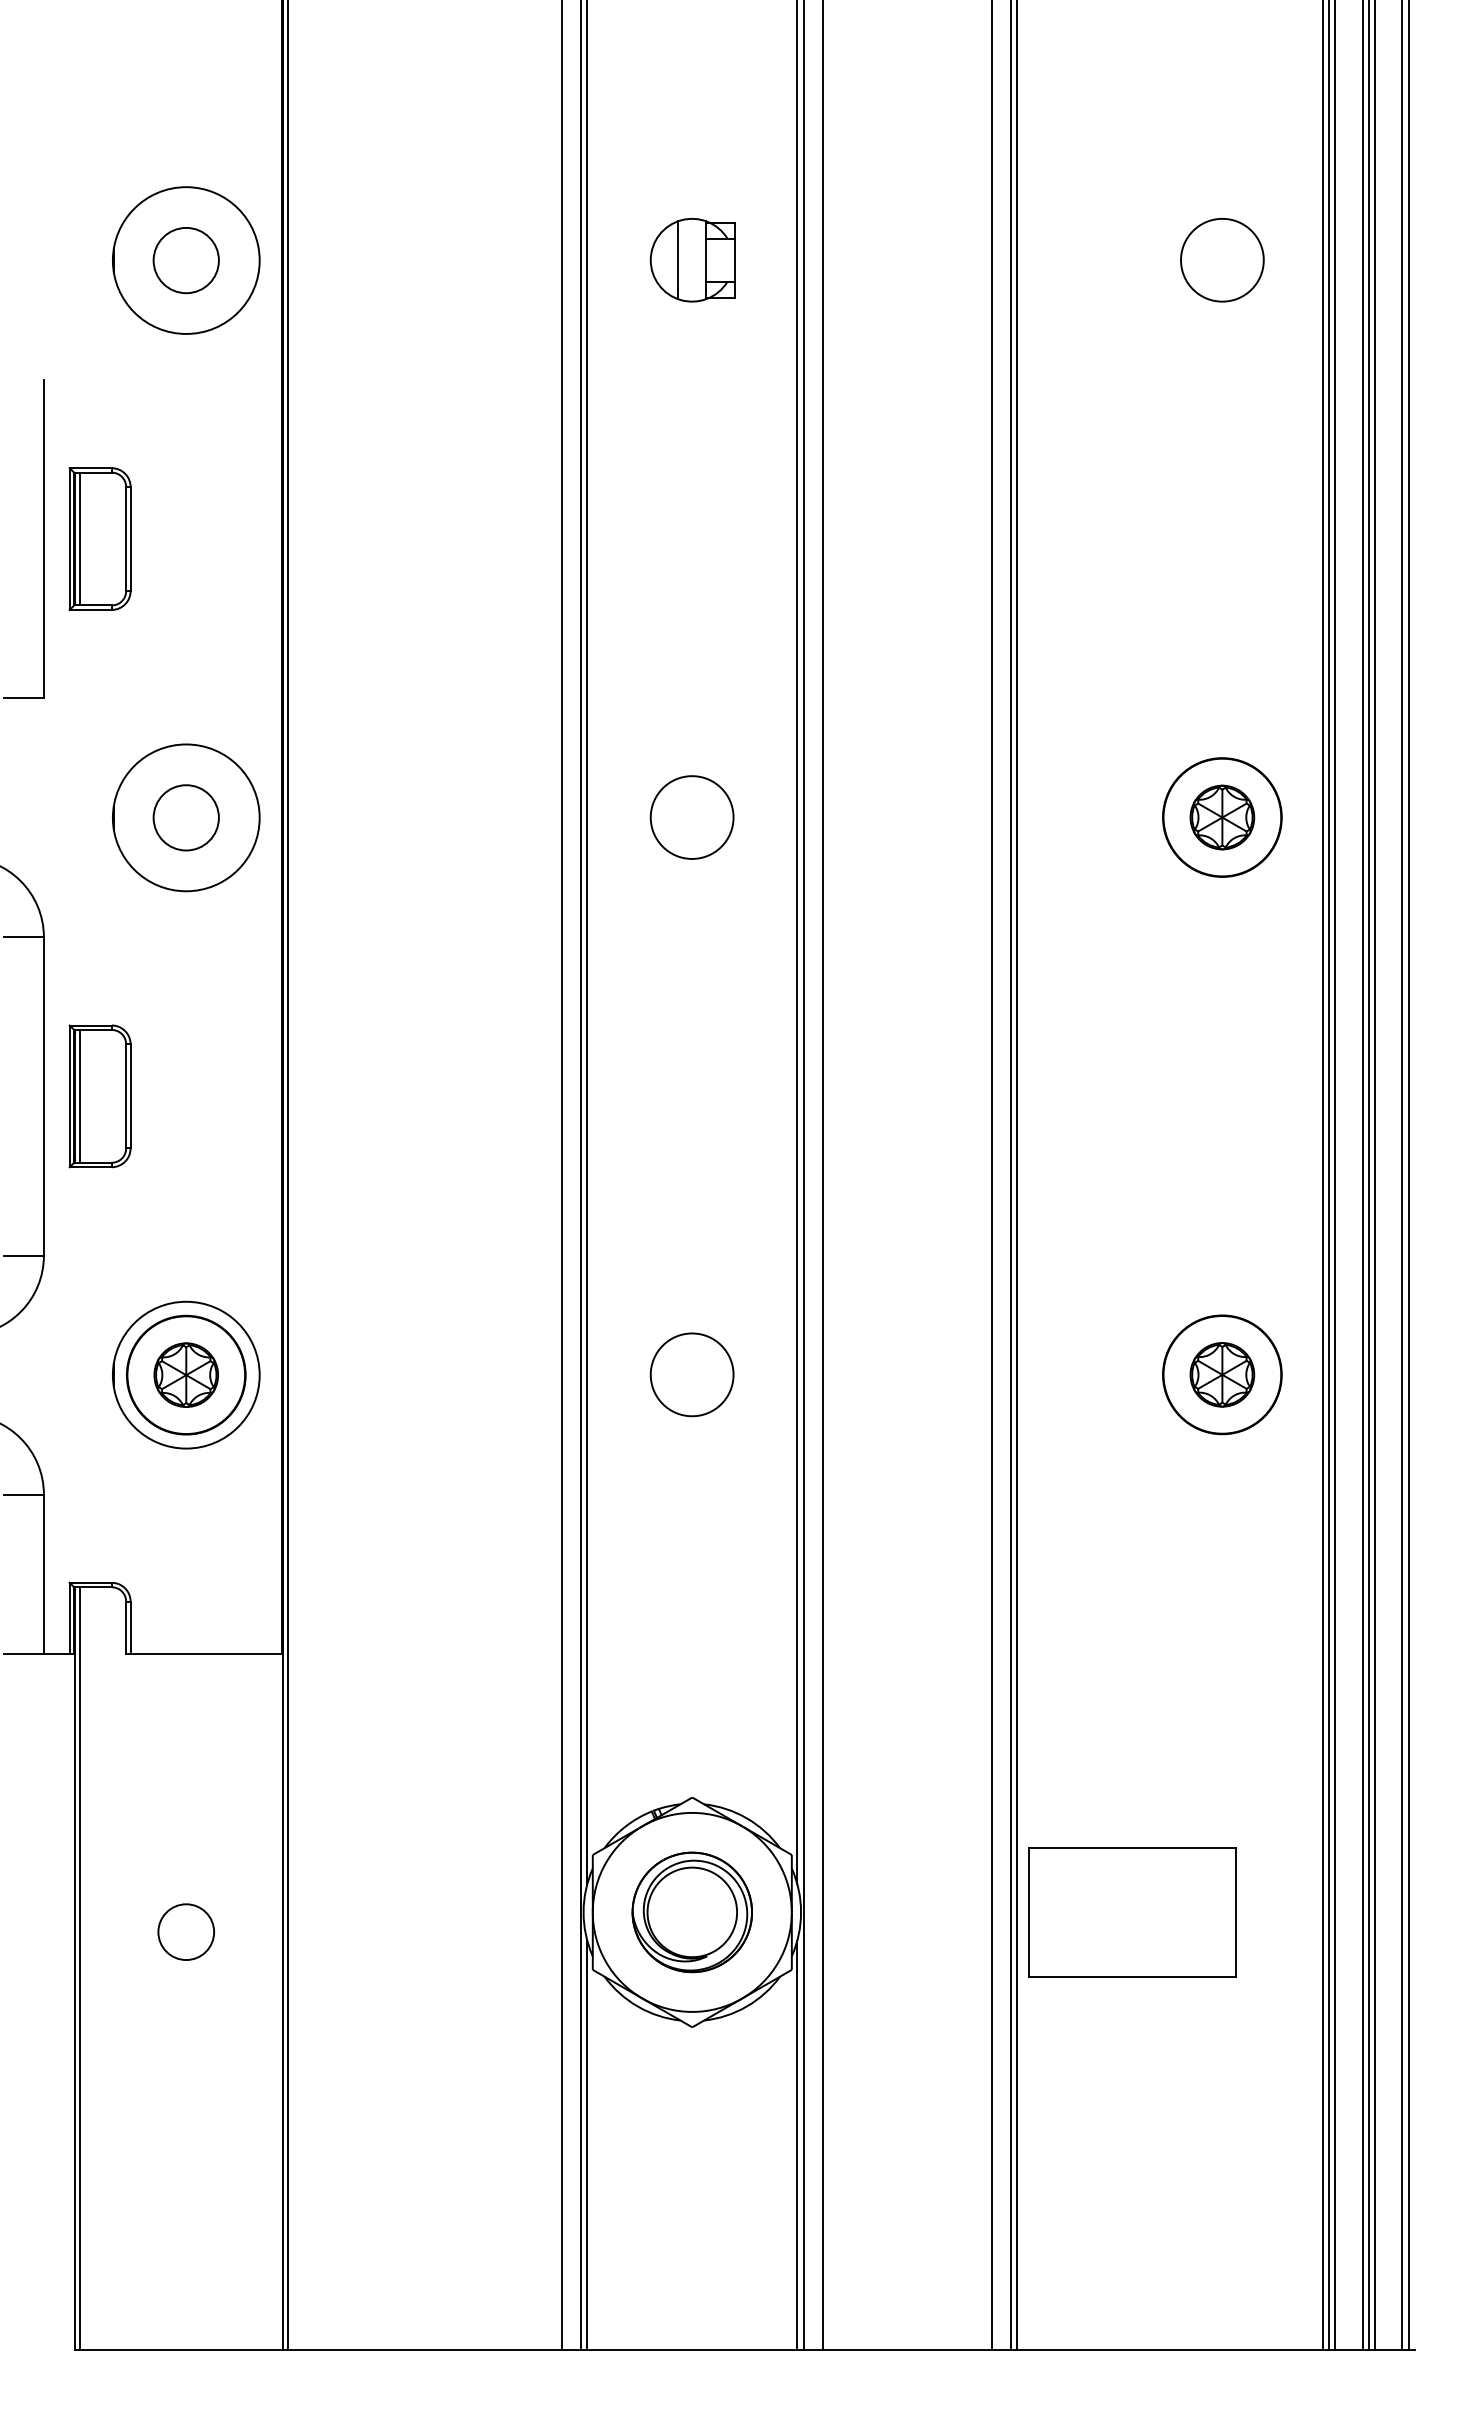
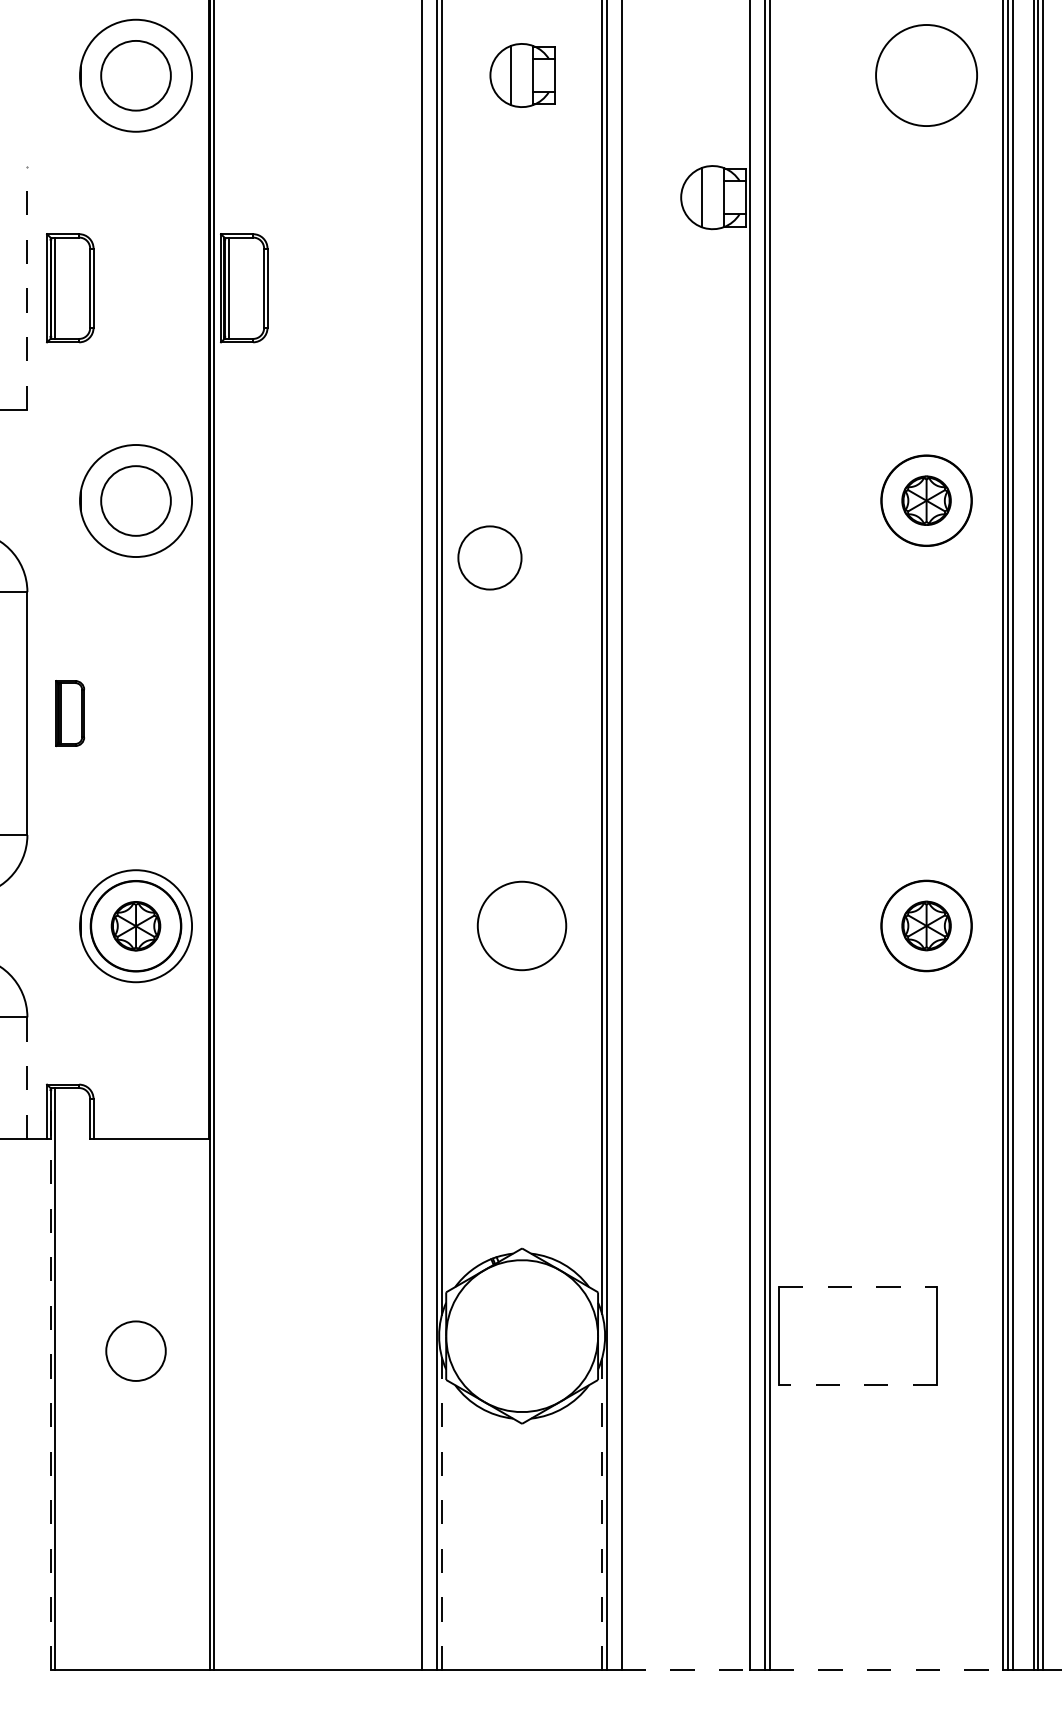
circle: (1221, 259) -> (925, 74), size x1.6
circle: (185, 260) -> (135, 75), size x1.4
part: (942, 419) -> (713, 197), added
line: (43, 538) -> (27, 287), solid -> dashed
part: (327, 538) -> (243, 287), added
circle: (185, 817) -> (135, 500), size x1.4
circle: (691, 817) -> (489, 557), moved
part: (99, 1096) -> (69, 713), size x0.6
circle: (691, 1374) -> (521, 925), size x1.4
line: (43, 1574) -> (27, 1078), solid -> dashed
line: (1133, 1847) -> (858, 1286), solid -> dashed
part: (691, 1912) -> (521, 1336), removed
circle: (186, 1932) -> (136, 1351), size x1.4
line: (75, 1968) -> (51, 1378), solid -> dashed
line: (1132, 1976) -> (857, 1385), solid -> dashed
line: (587, 2144) -> (442, 1513), solid -> dashed
line: (797, 2145) -> (602, 1513), solid -> dashed
line: (907, 2350) -> (686, 1670), solid -> dashed
line: (1169, 2350) -> (886, 1670), solid -> dashed

